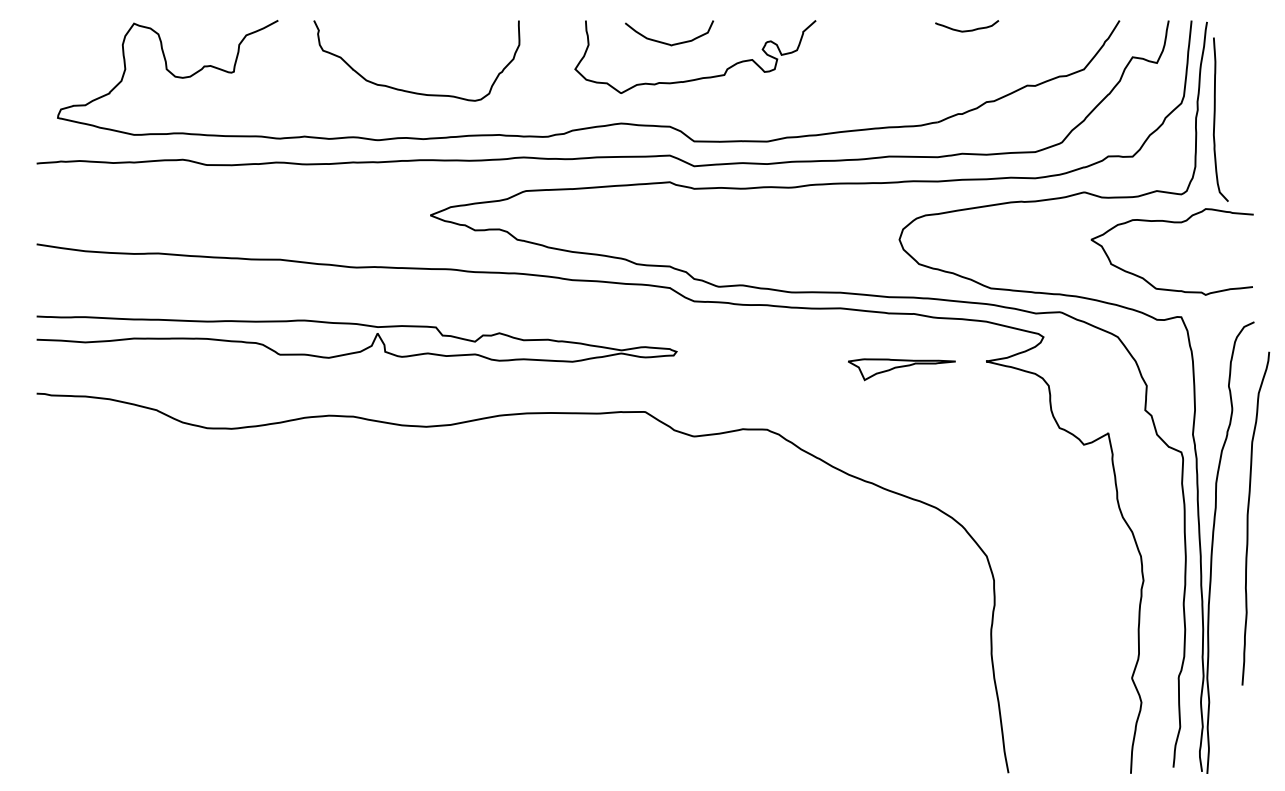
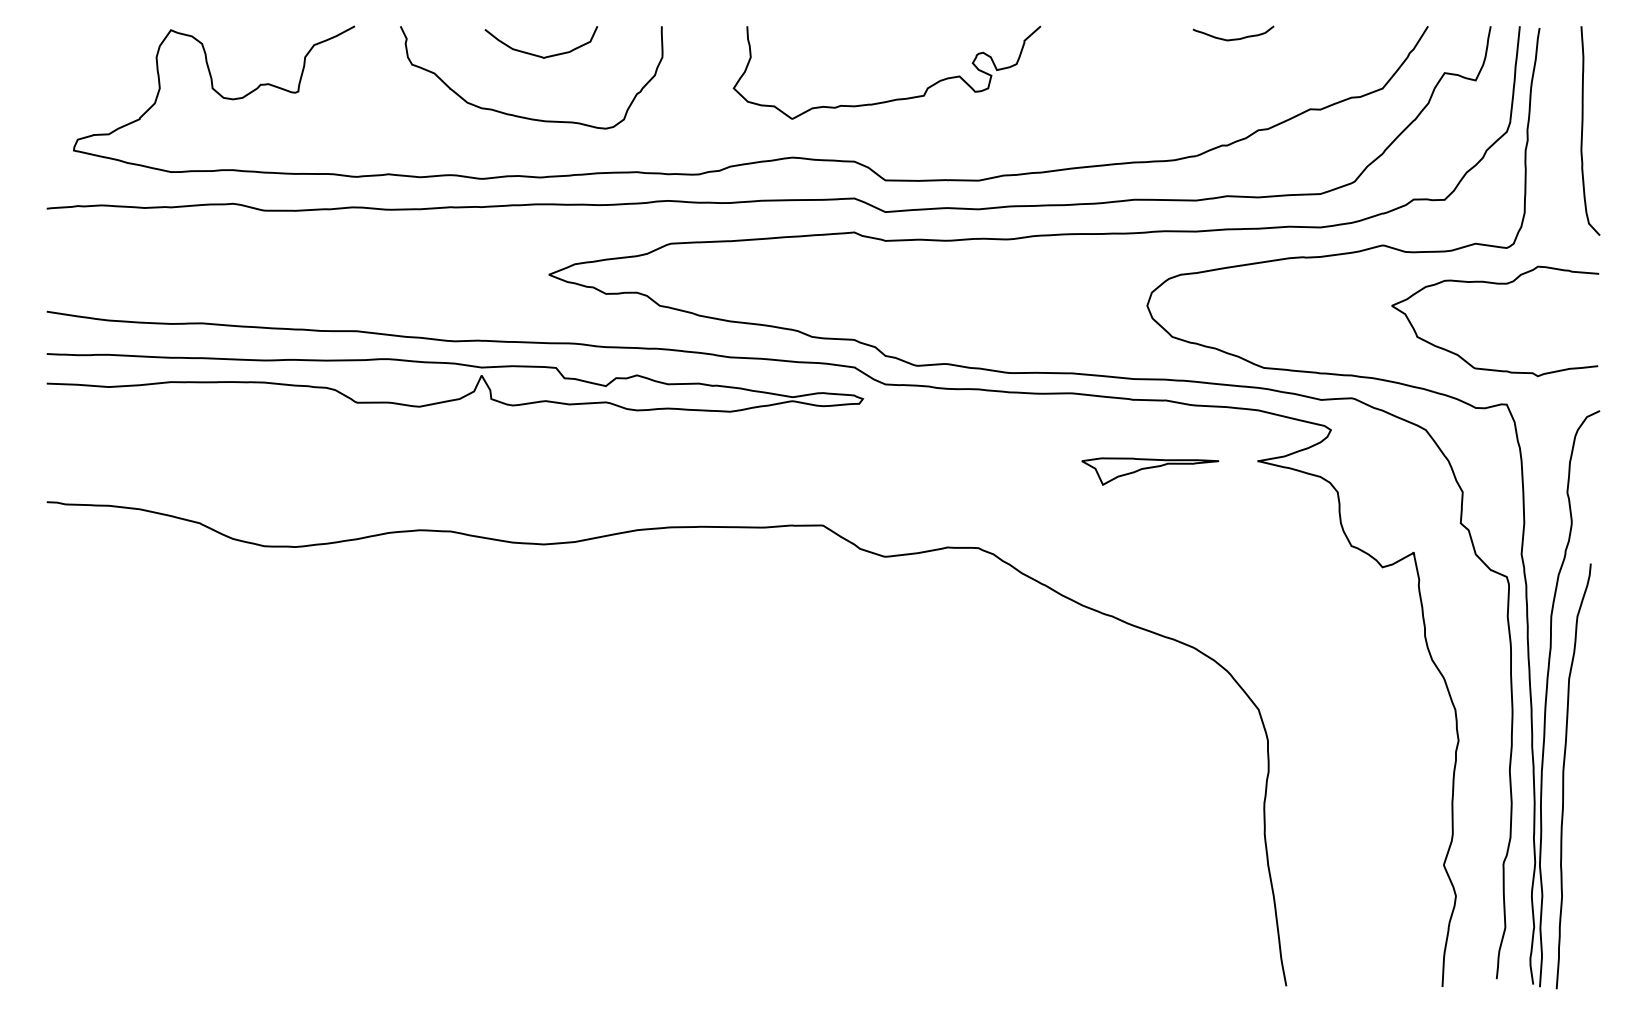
curve: (665, 42) -> (536, 54), moved
curve: (1215, 119) -> (1583, 130), moved
curve: (362, 349) -> (462, 396), moved
curve: (1248, 518) -> (1564, 776), moved

